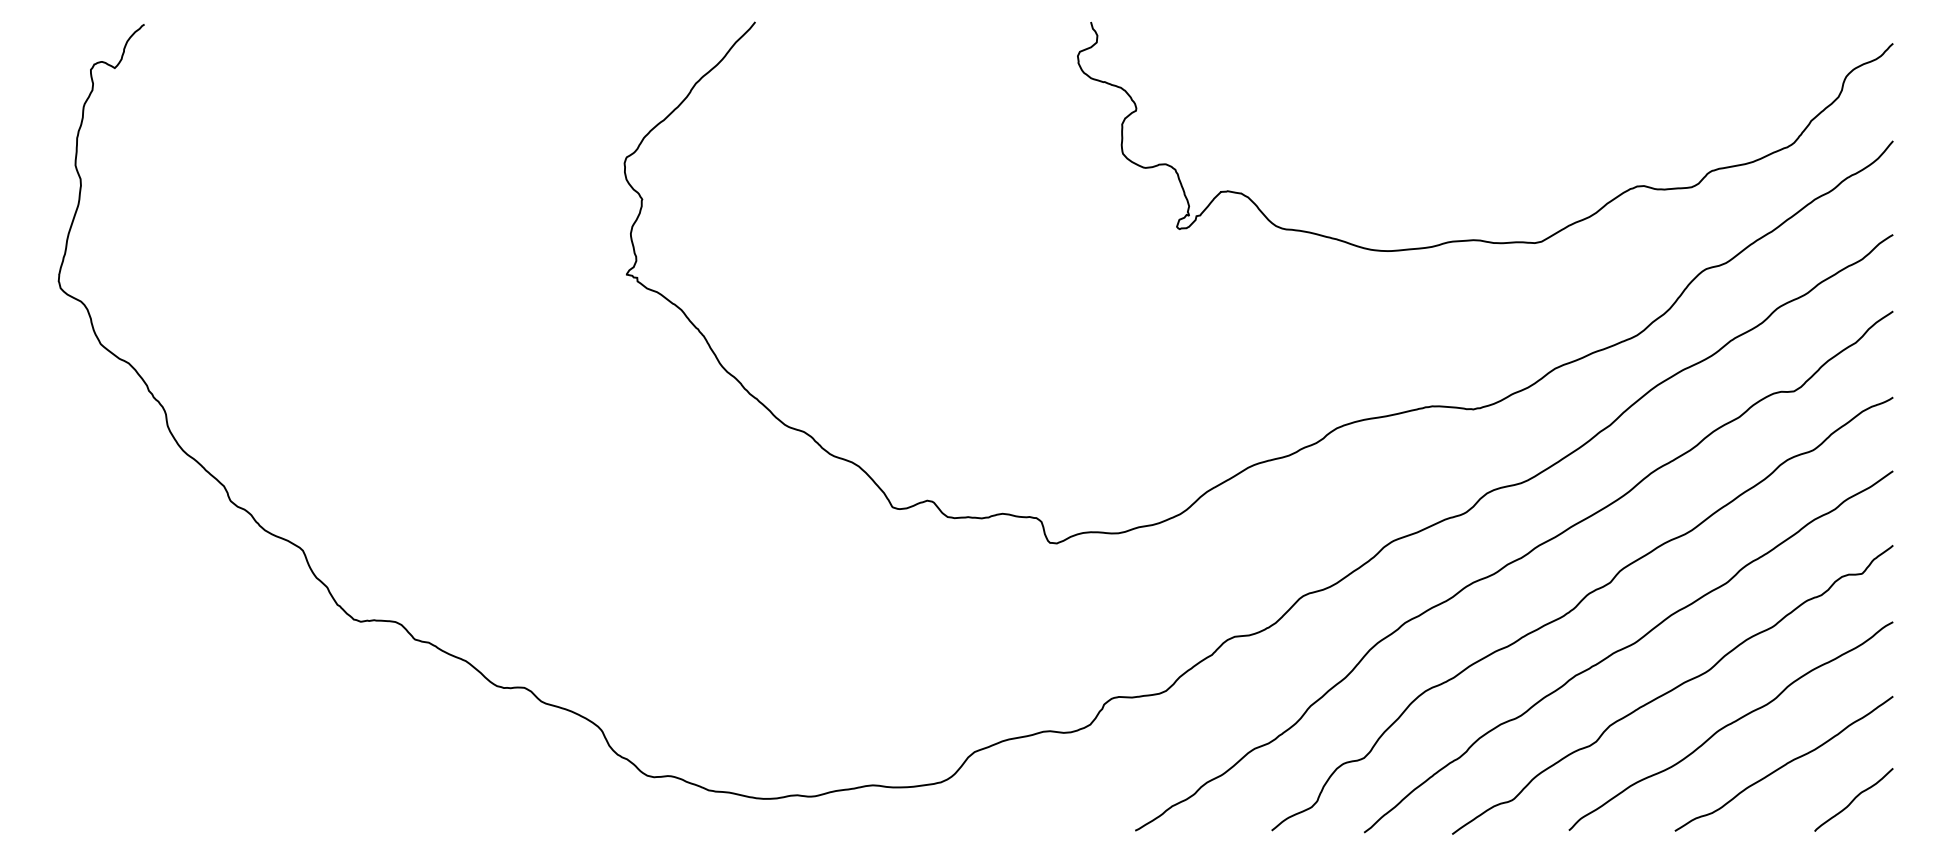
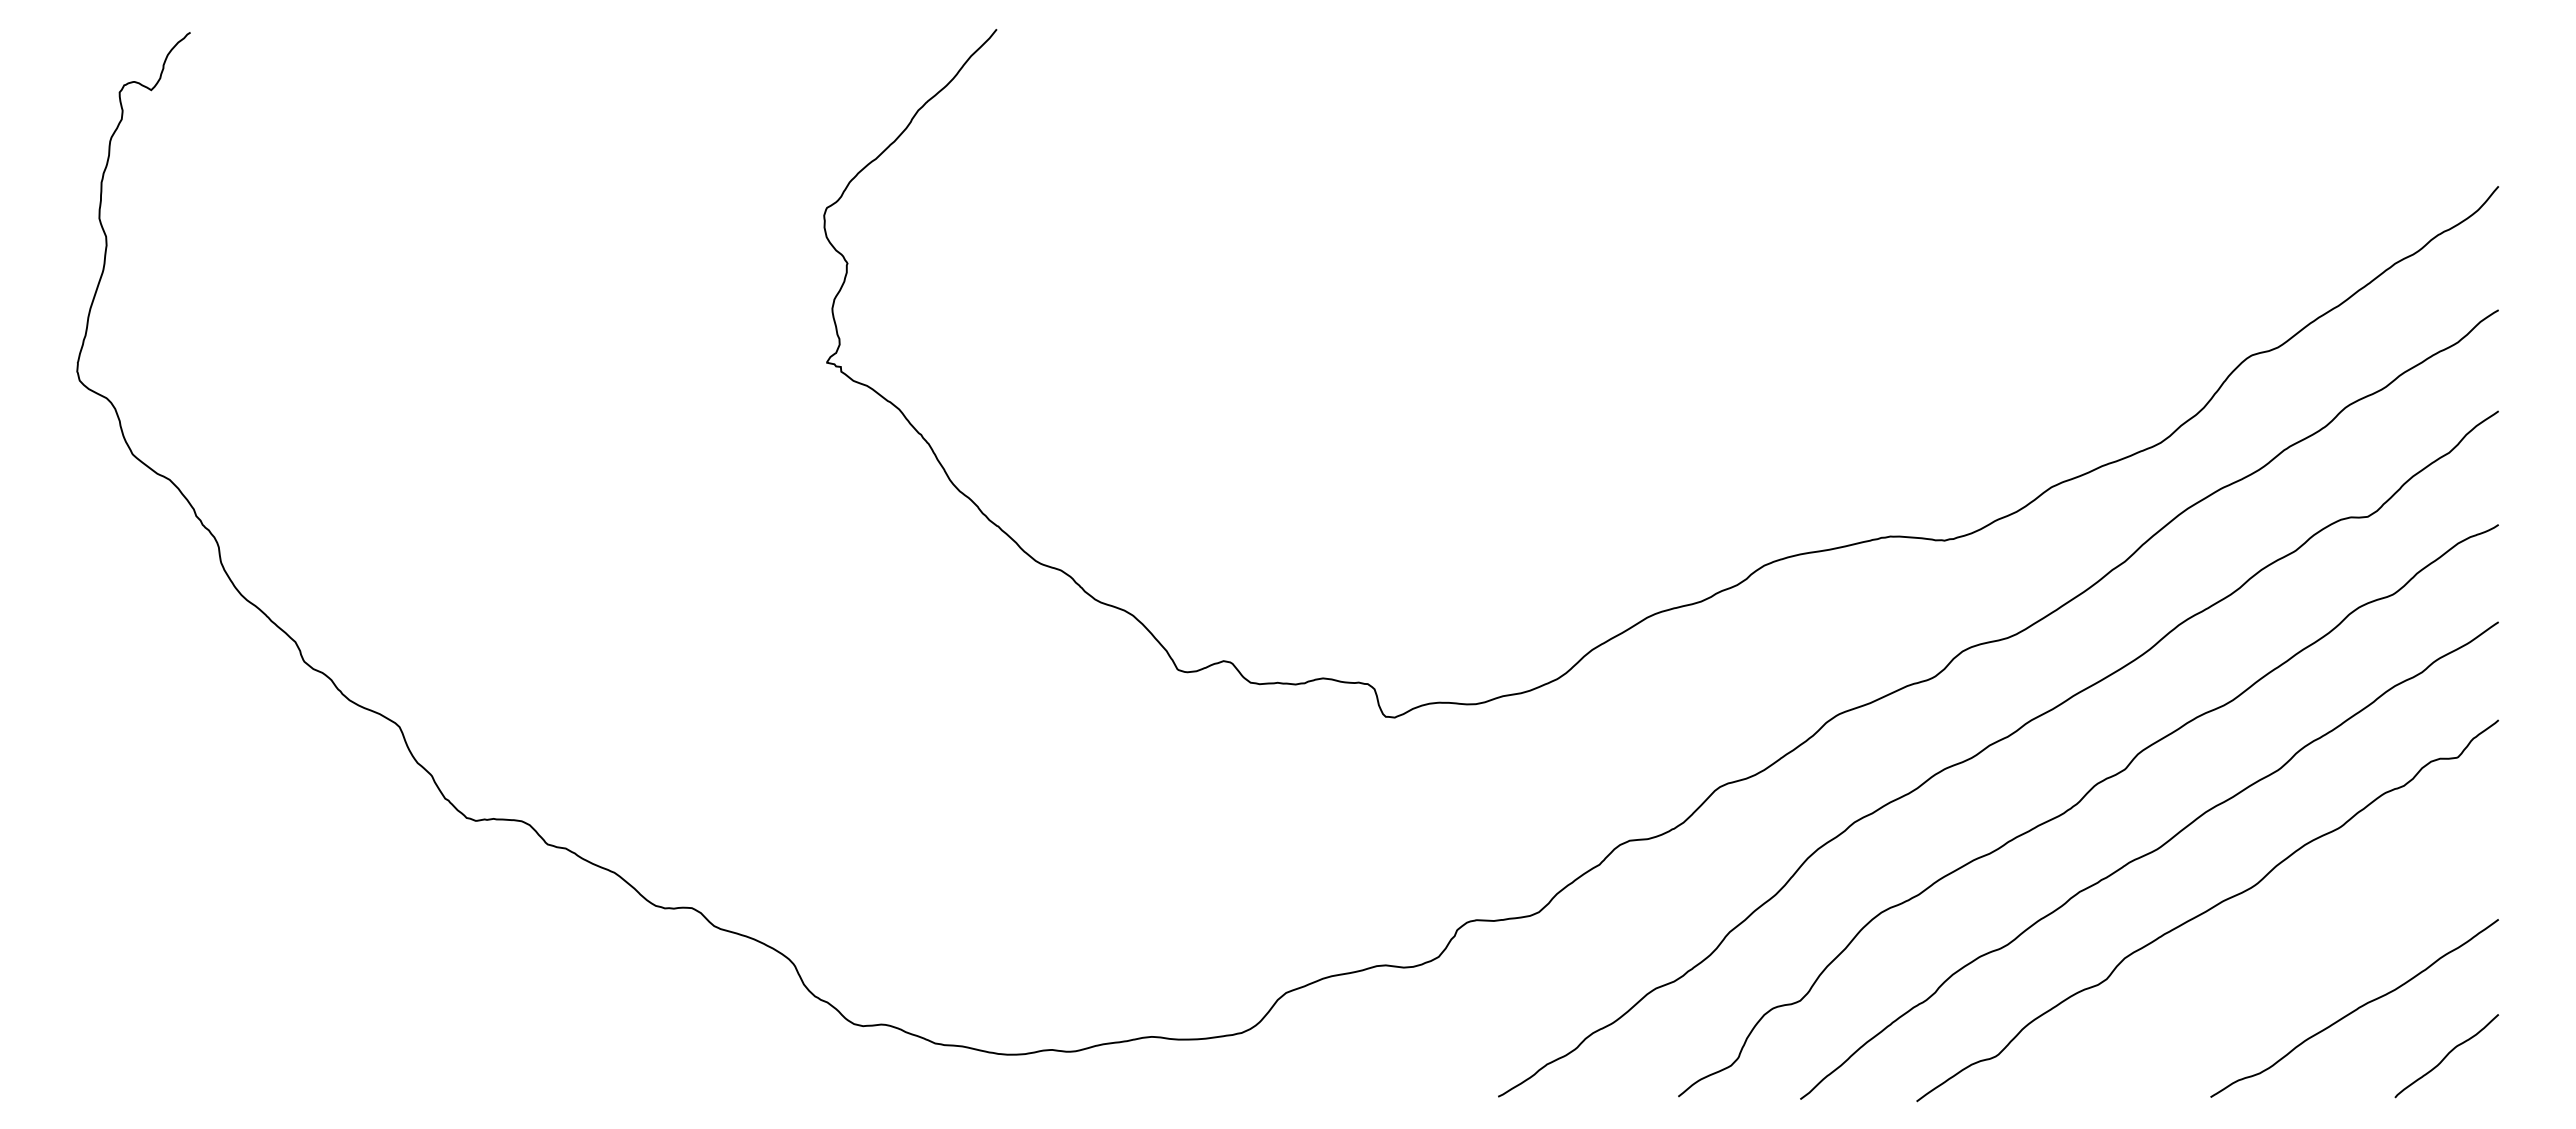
curve: (1480, 239) -> (1953, 316), removed
curve: (1730, 724) -> (2284, 956), removed

